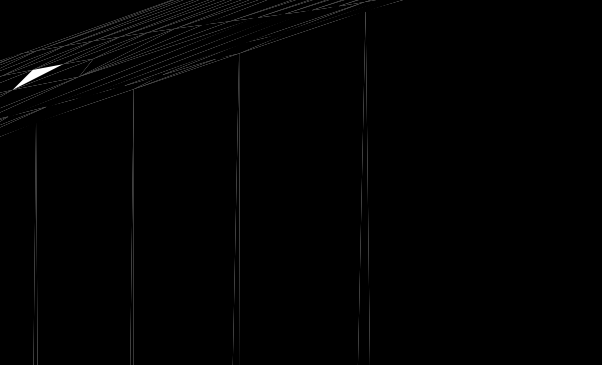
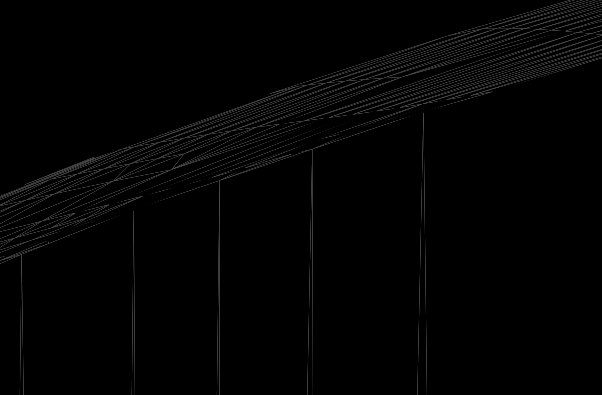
fill: (38, 76) -> (135, 169), added

